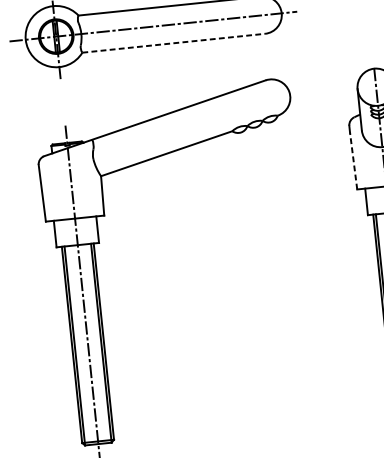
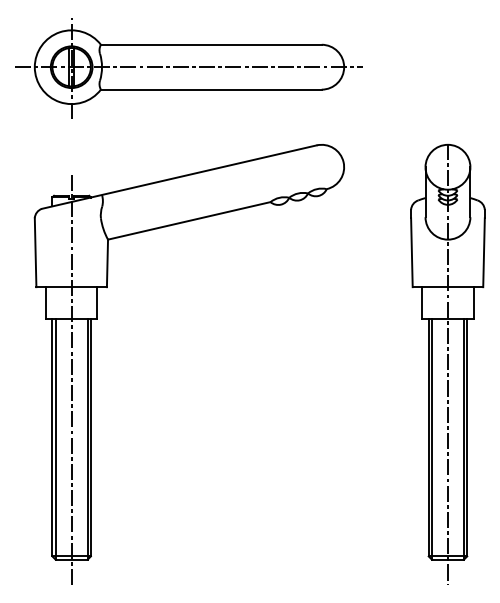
line: (173, 43) -> (211, 89), dashed -> solid
line: (353, 160) -> (411, 252), dashed -> solid

